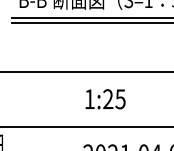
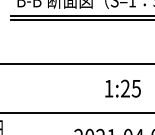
text: (104, 99) -> (122, 88), moved

